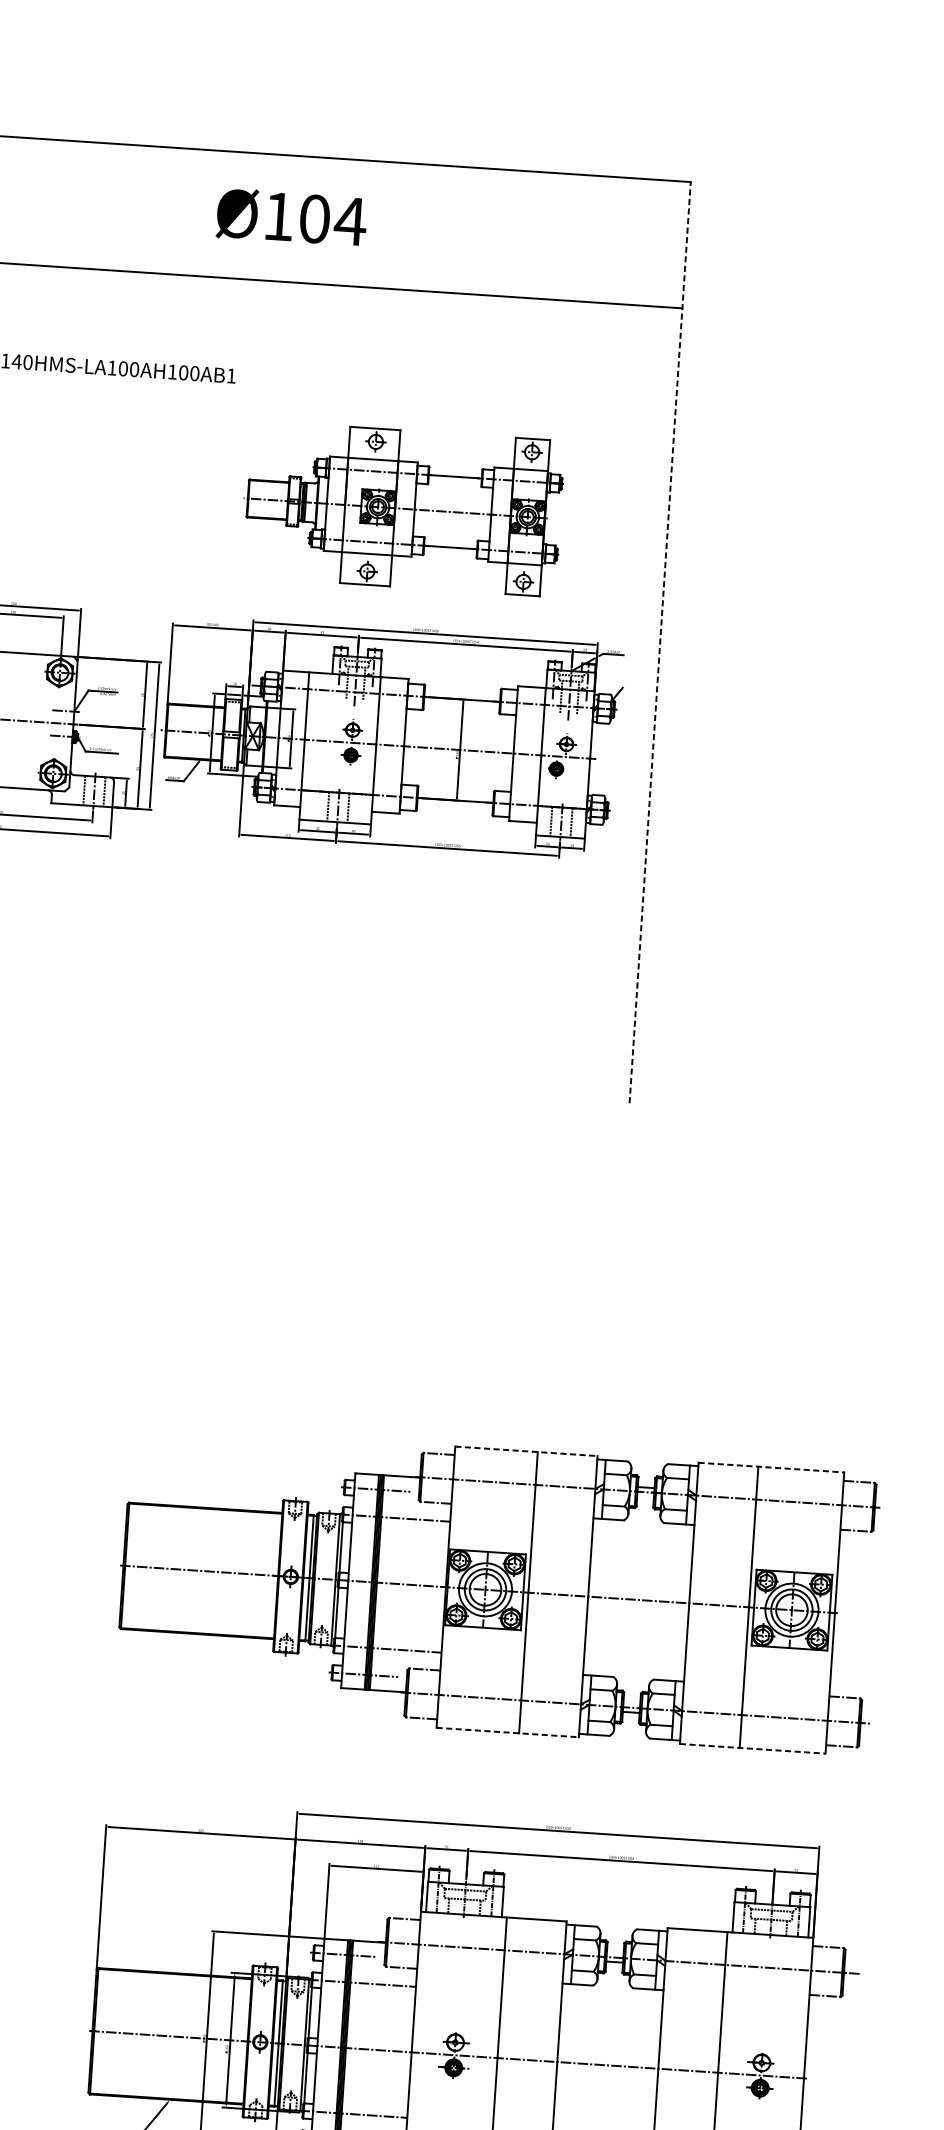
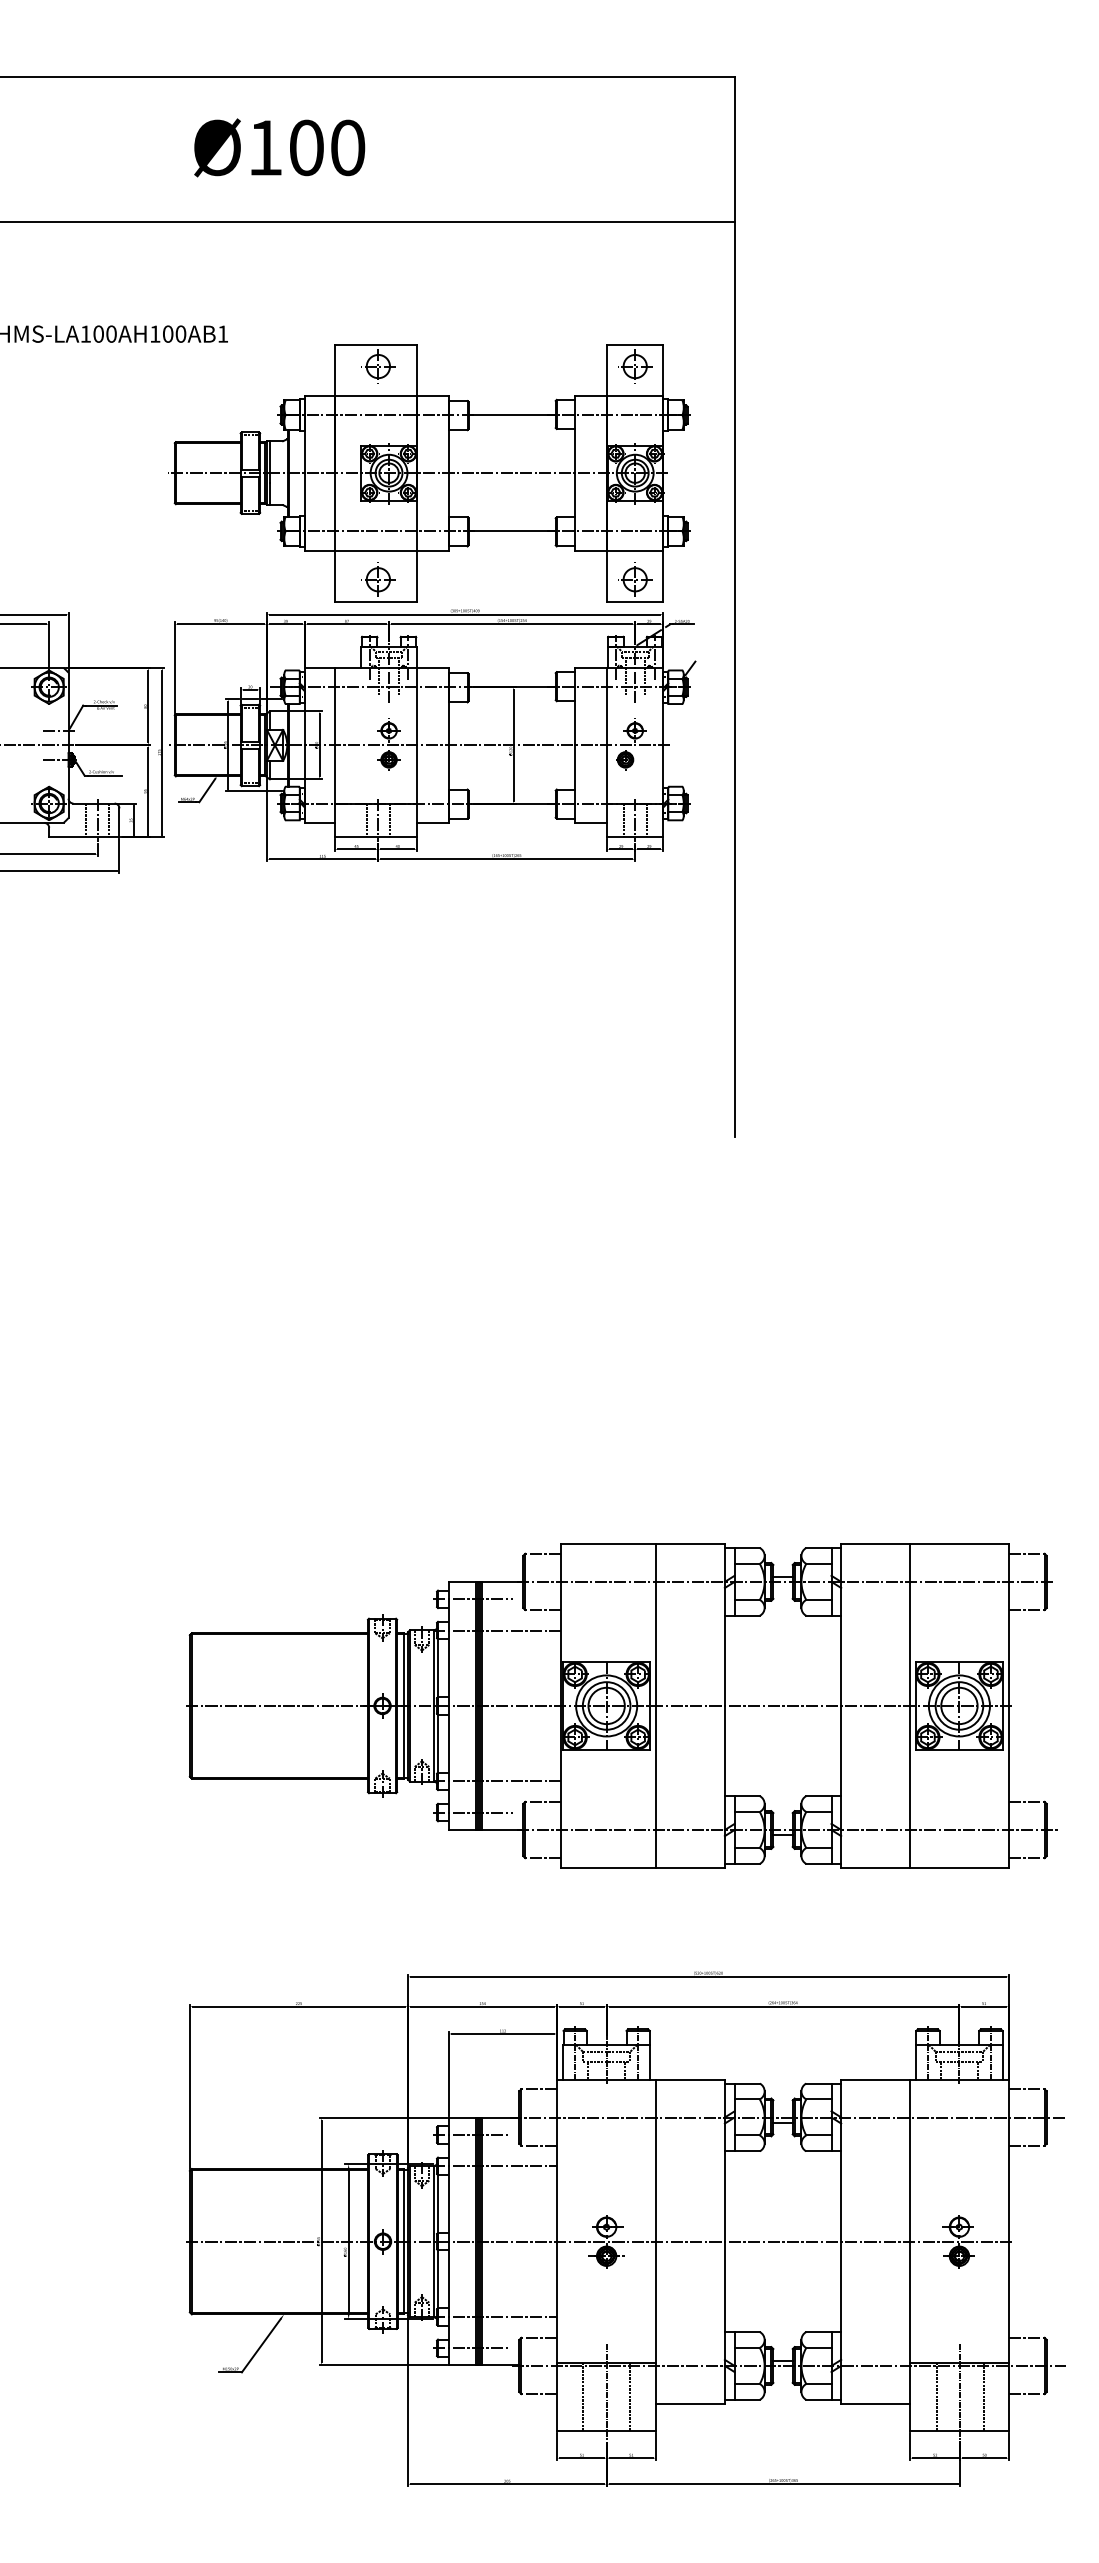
text: (350, 221) -> (347, 147), Ø104 -> Ø100
part: (402, 508) -> (429, 473), size x1.43
line: (660, 642) -> (734, 606), dashed -> solid
line: (526, 1451) -> (643, 1544), dashed -> solid
line: (771, 1467) -> (925, 1544), dashed -> solid
line: (508, 1732) -> (643, 1867), dashed -> solid
line: (753, 1748) -> (925, 1867), dashed -> solid

